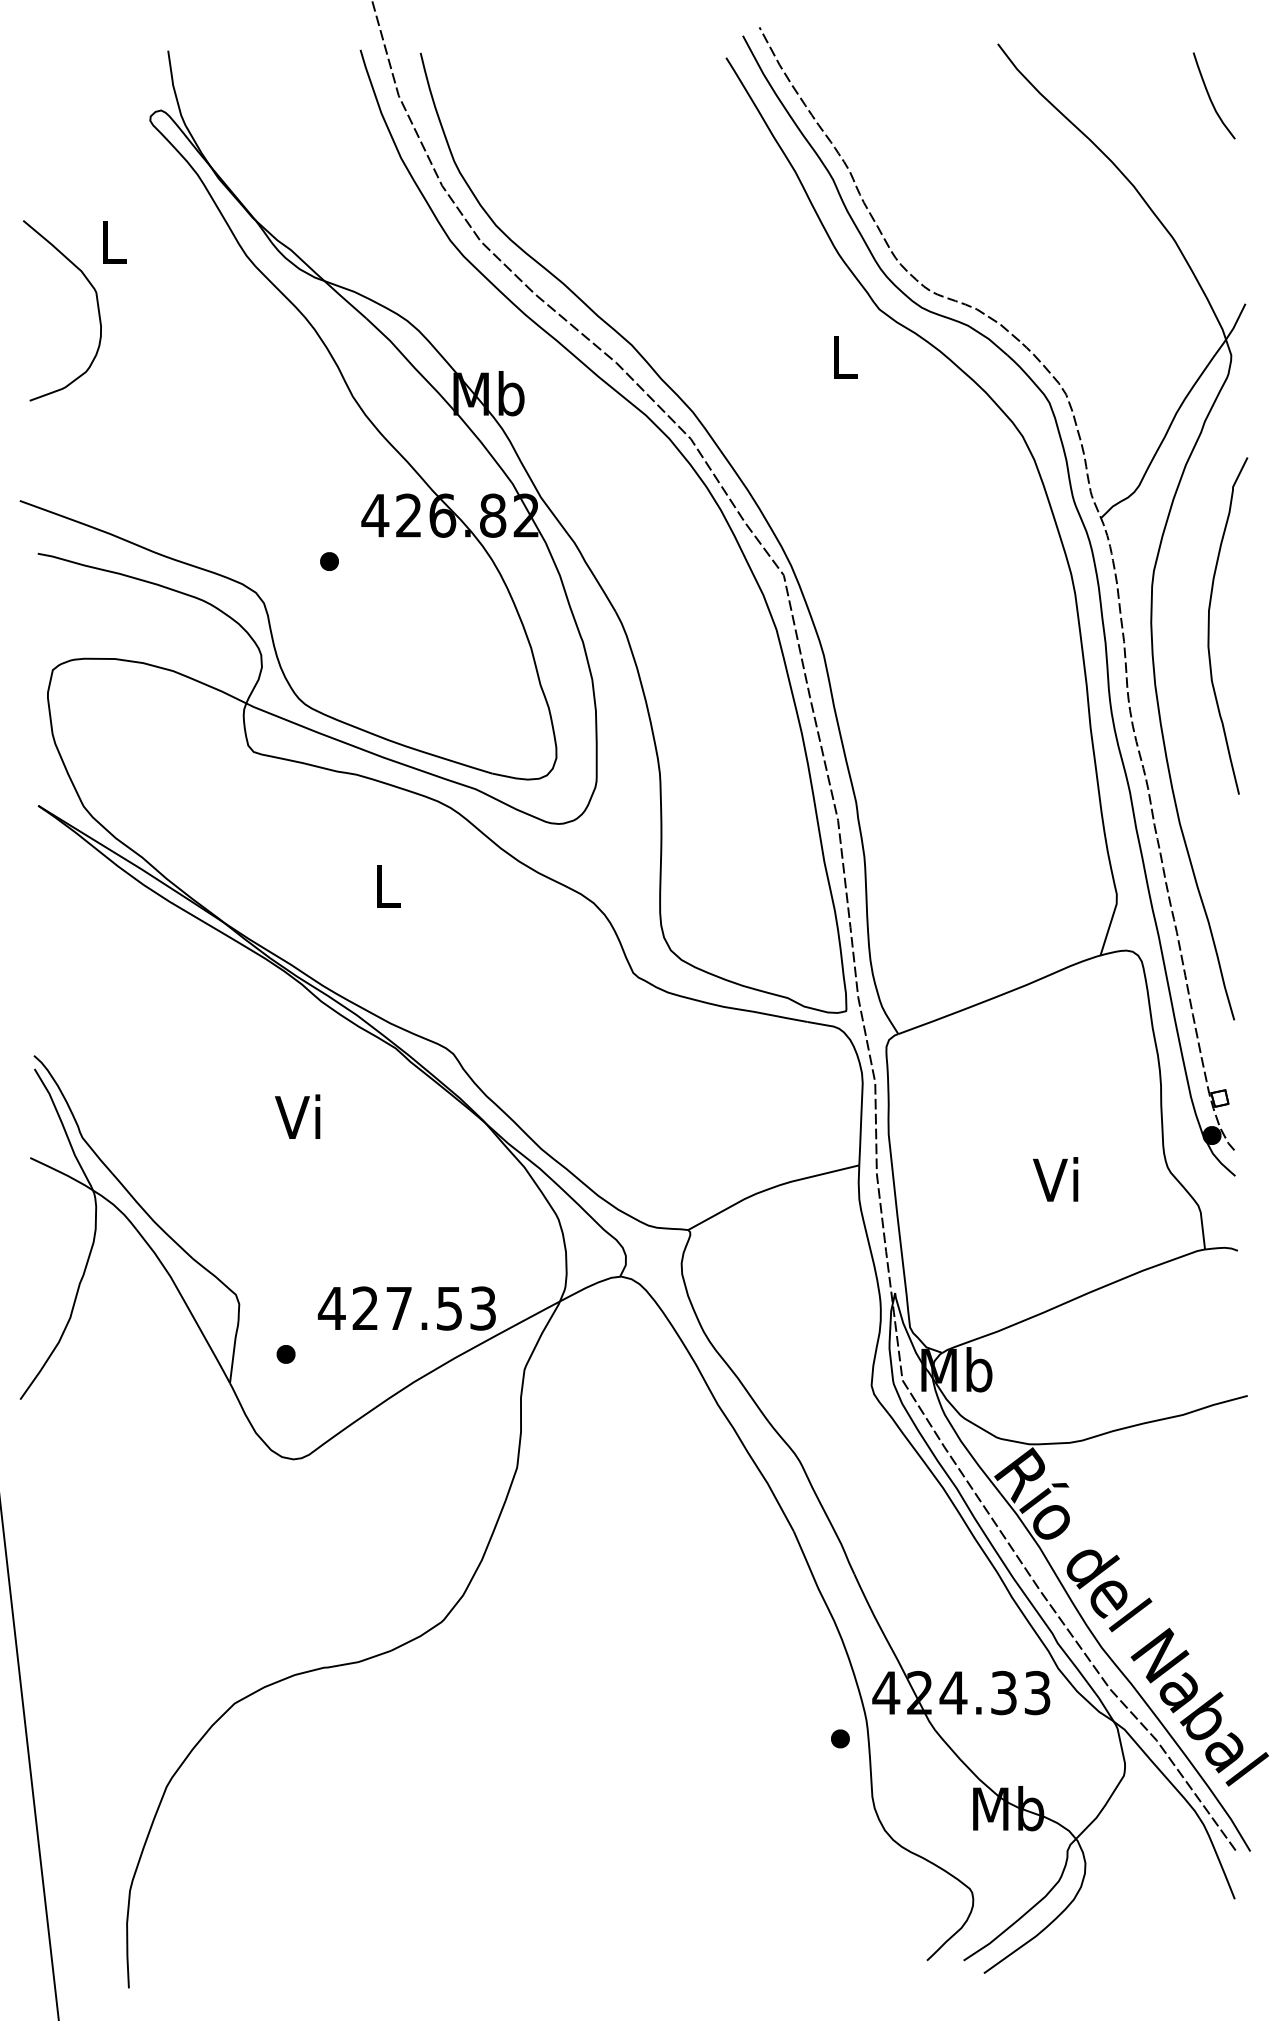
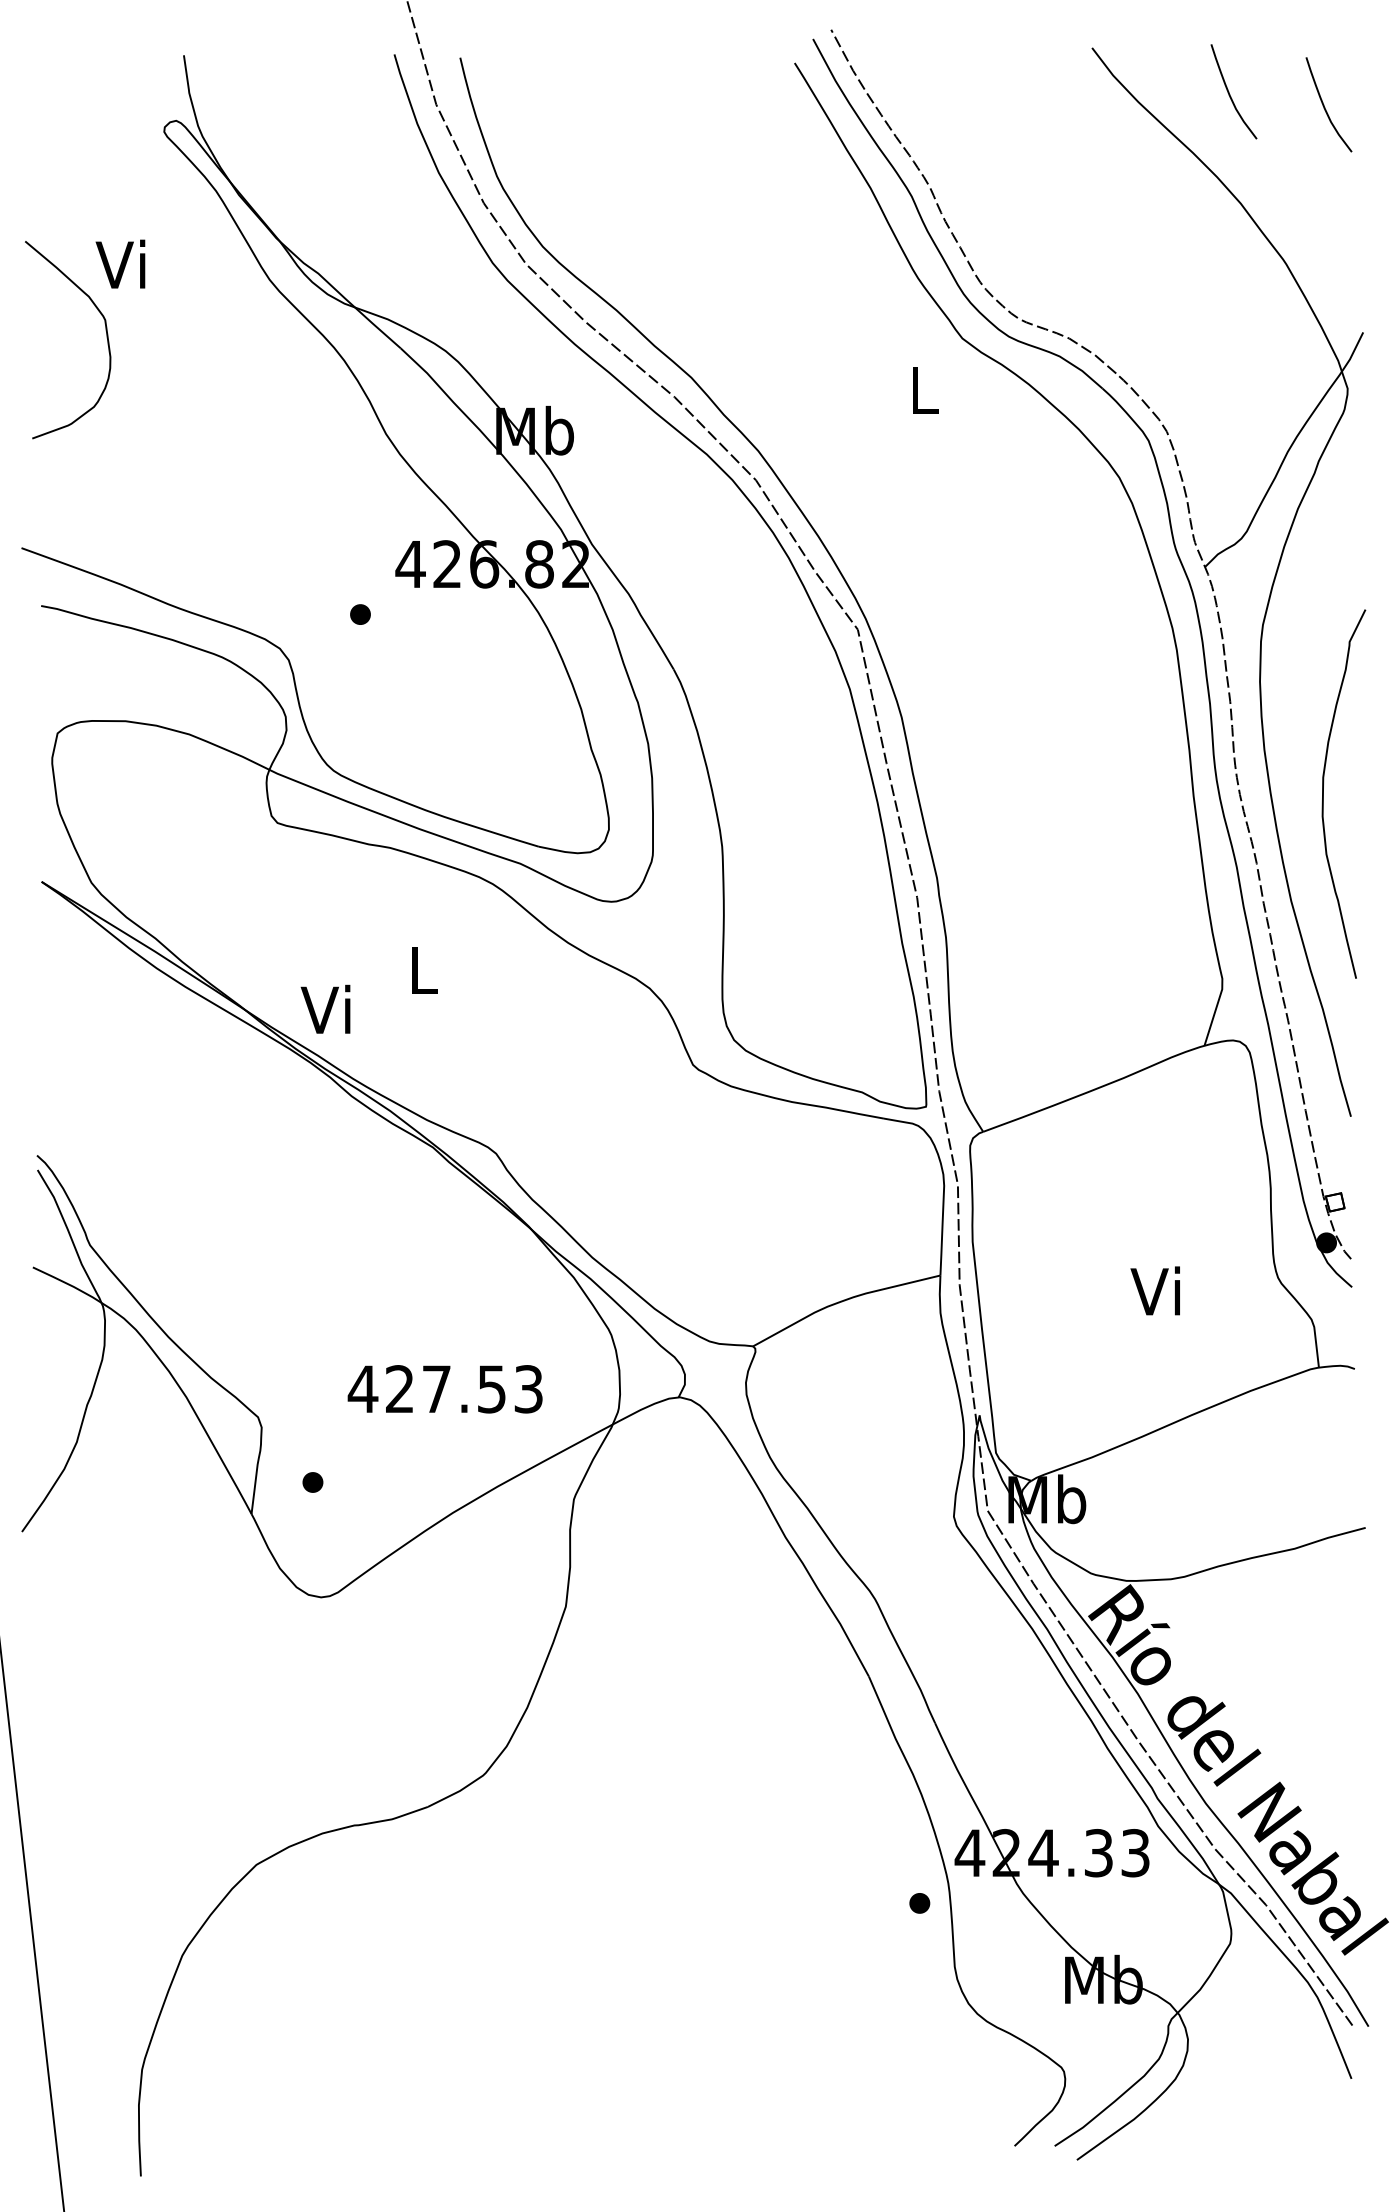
curve: (1123, 83) -> (1229, 91), added
text: (110, 240) -> (120, 263), L -> Vi
curve: (1209, 625) -> (1323, 793), moved
text: (297, 1116) -> (325, 1008), moved
text: (406, 1308) -> (444, 1389), moved

